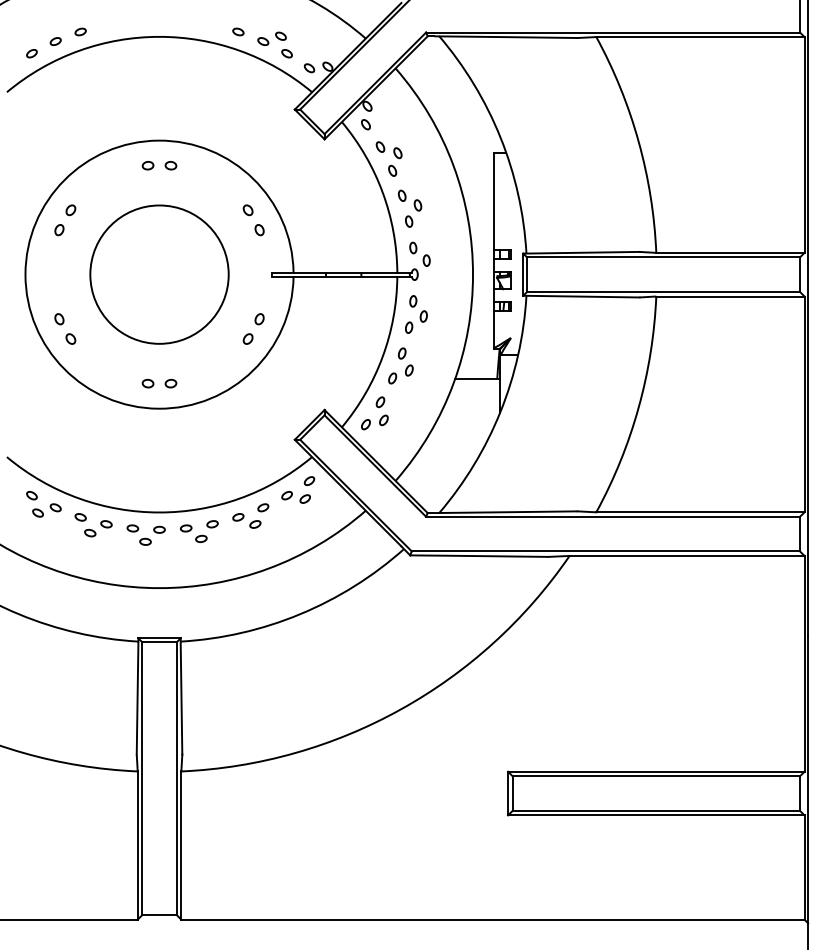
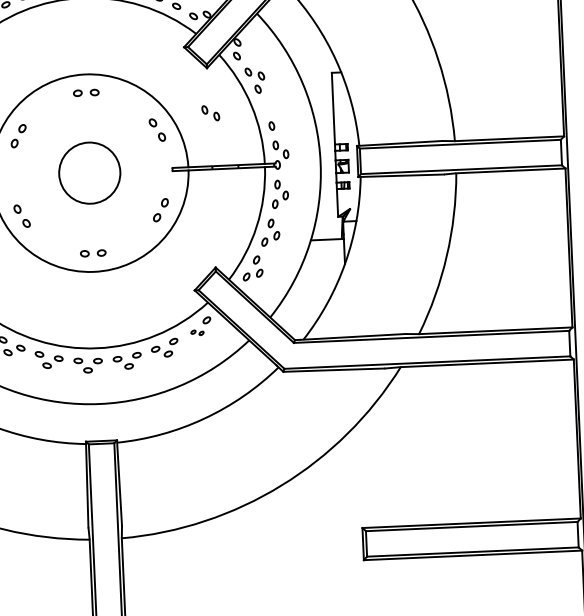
part: (410, 200) -> (211, 113), moved
circle: (159, 274) -> (89, 173), size x0.6
part: (295, 497) -> (197, 332), size x0.6

